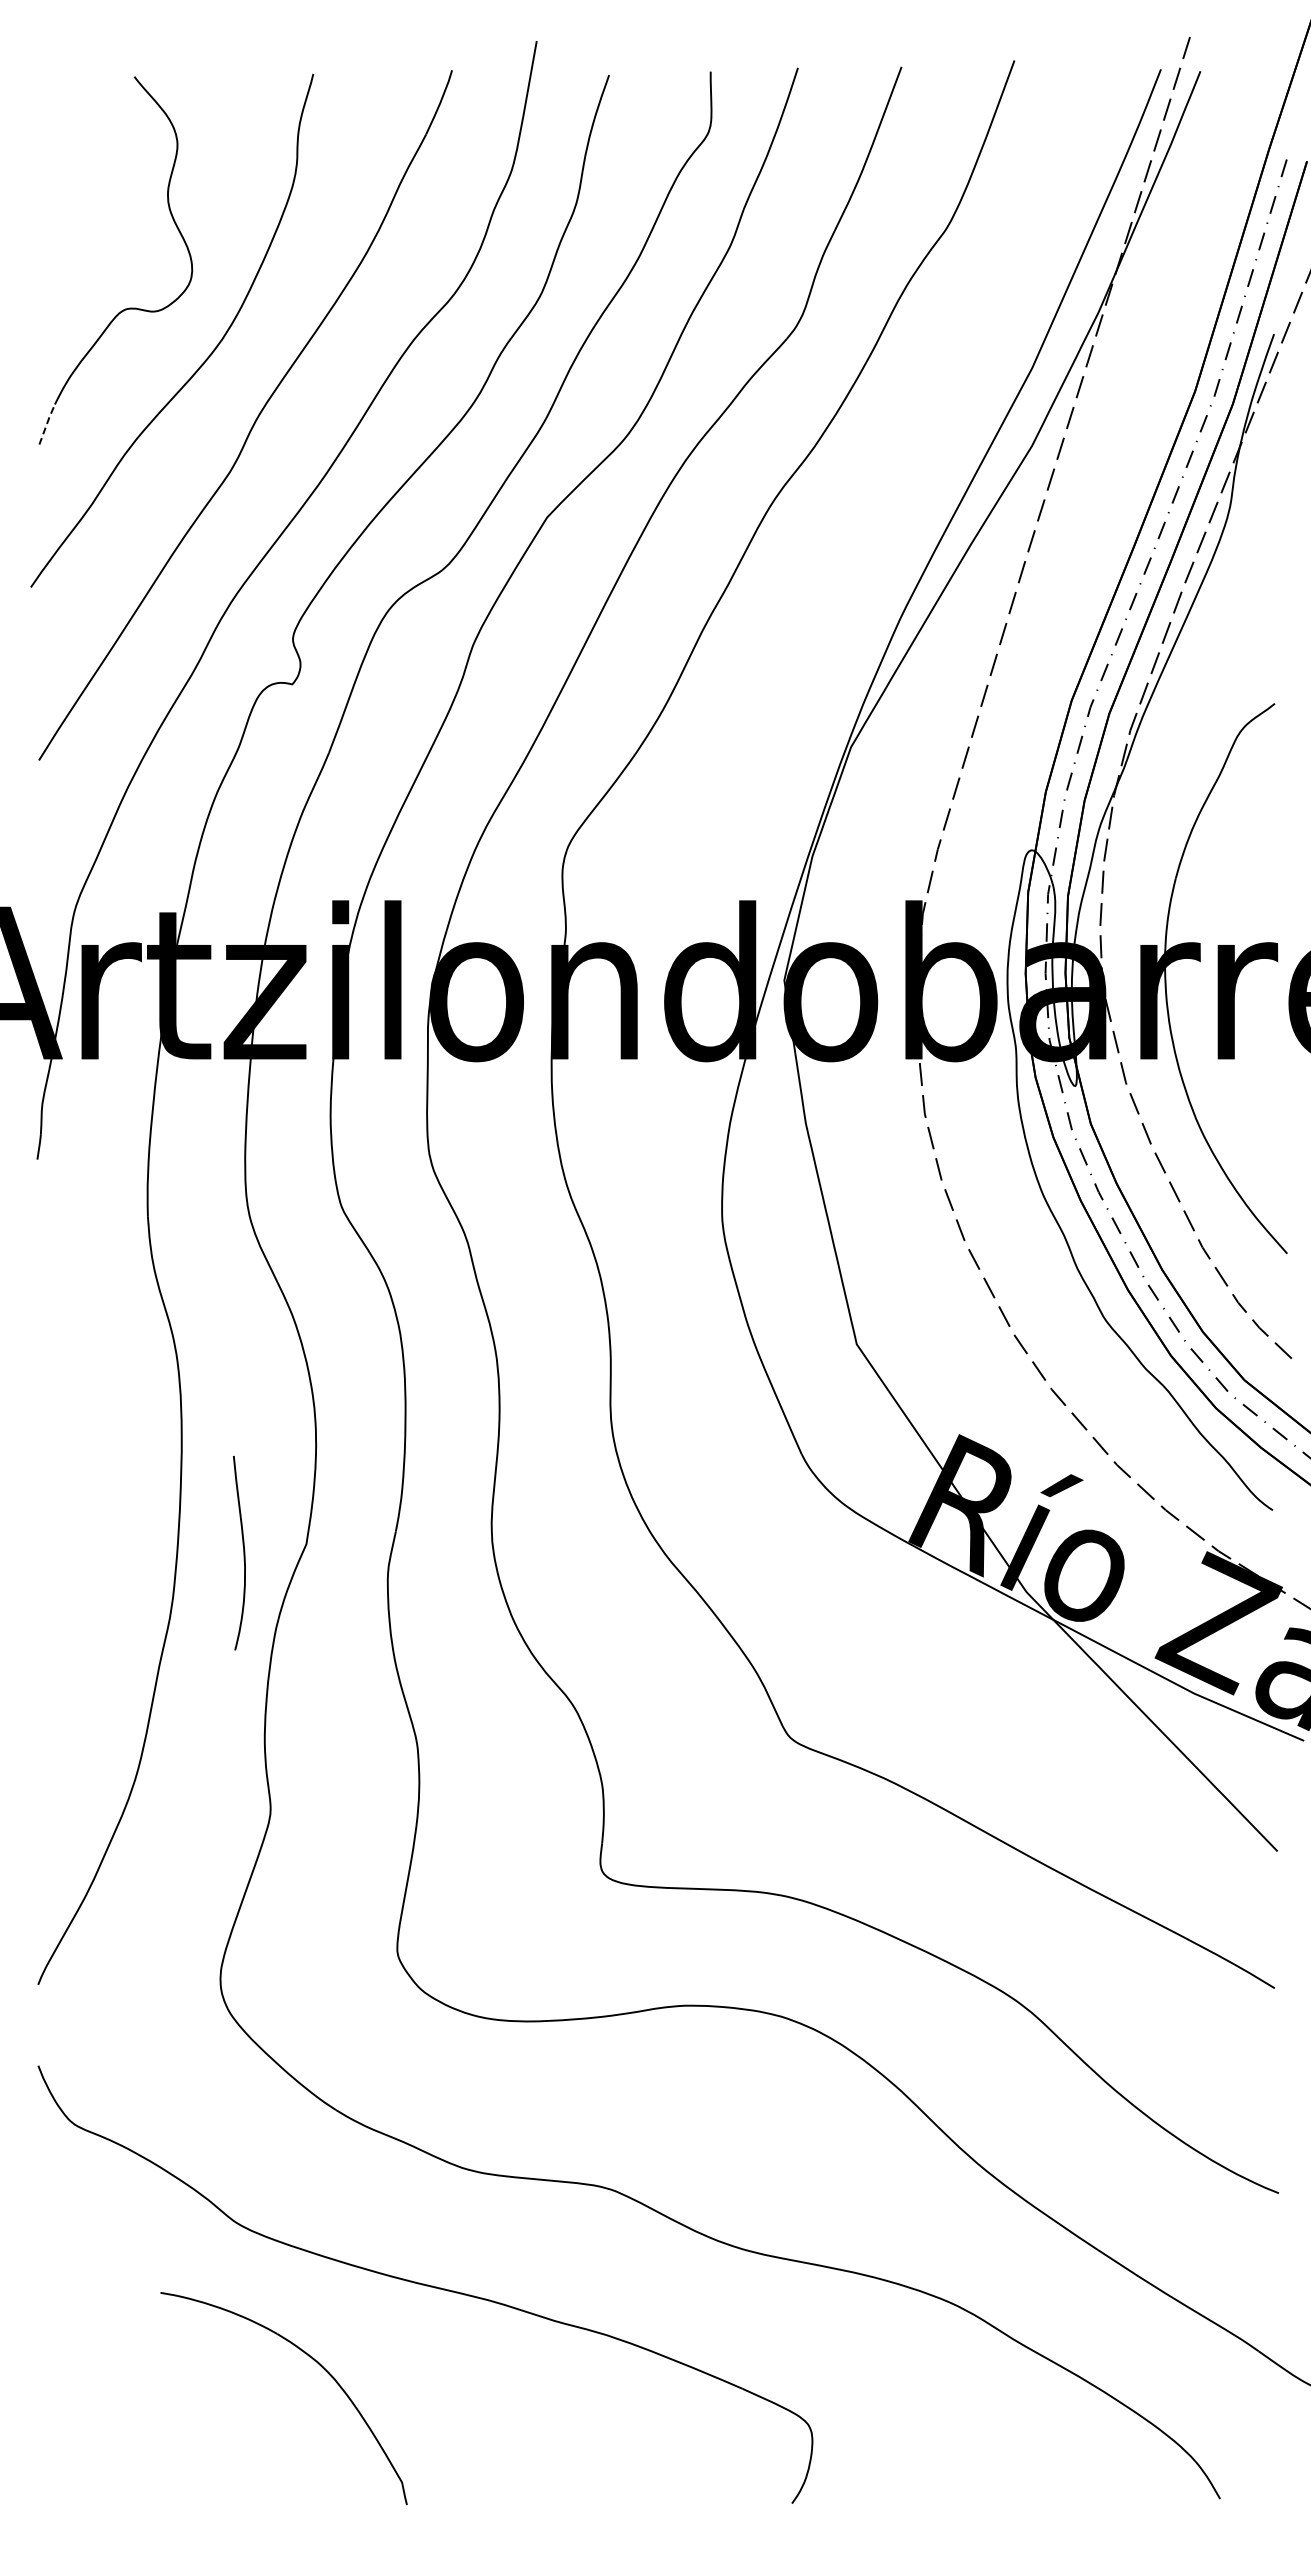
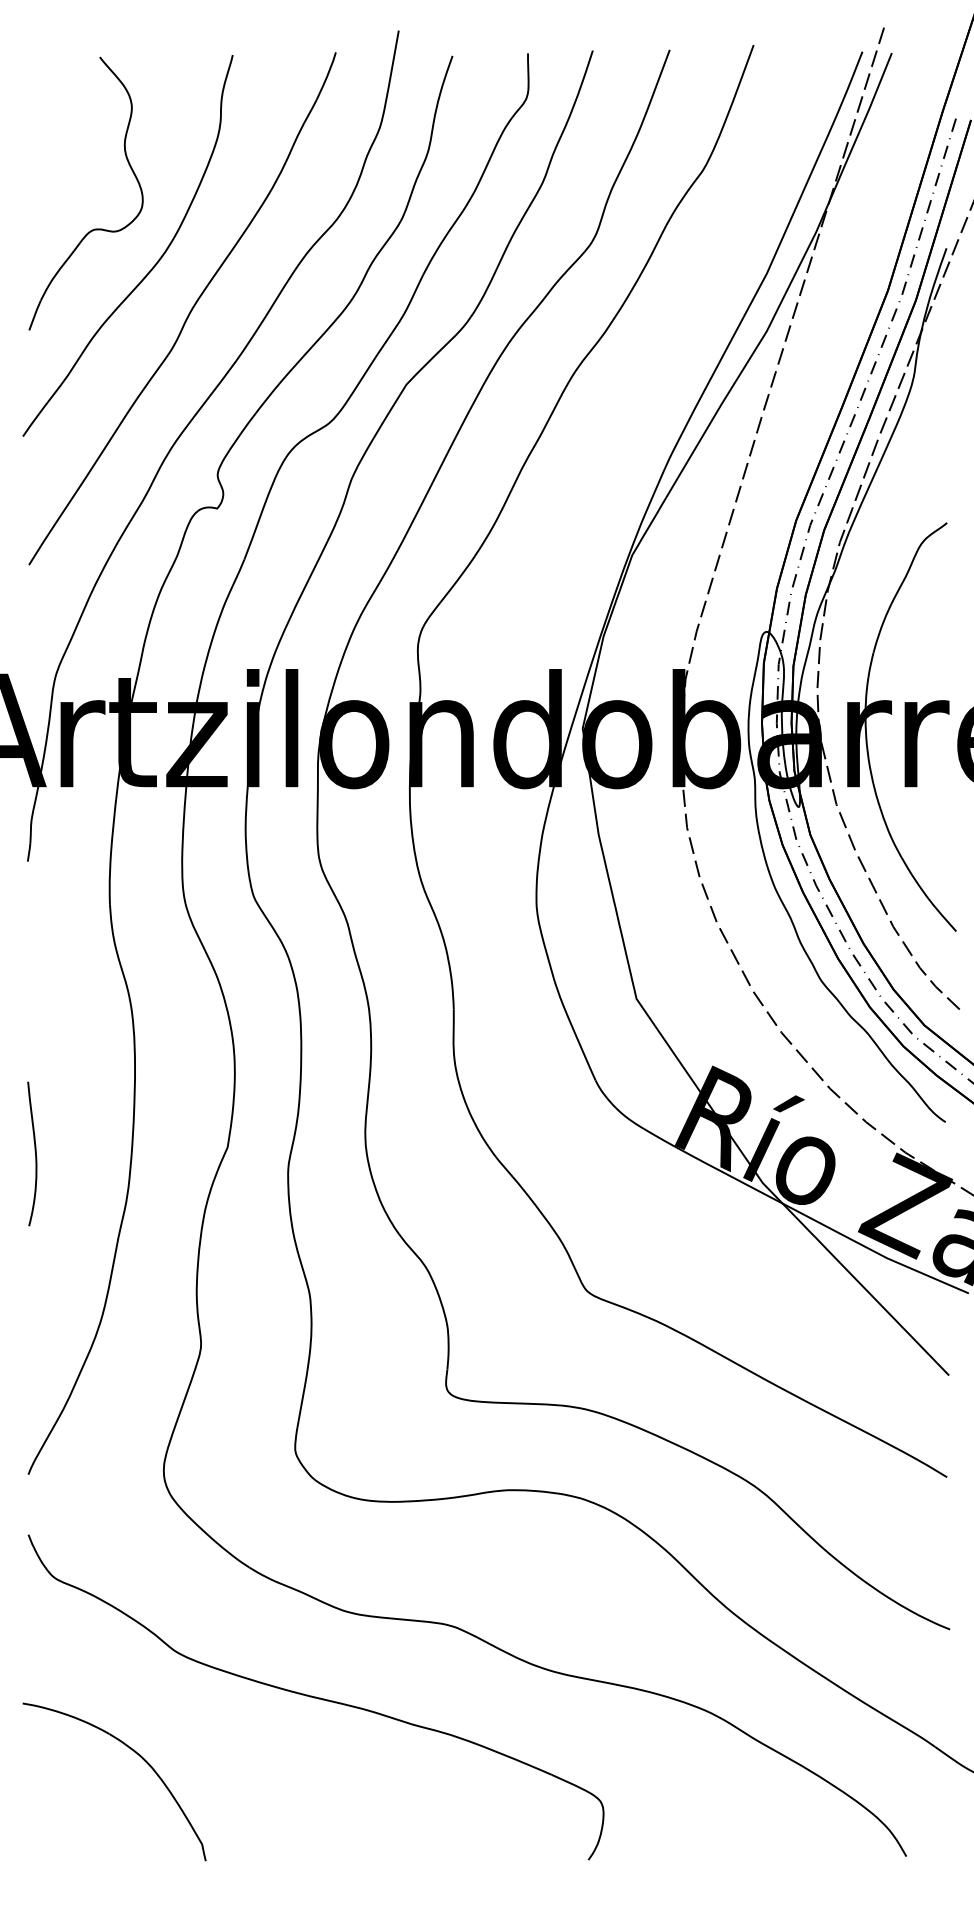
line: (47, 423) -> (35, 314), dashed -> solid
curve: (243, 1553) -> (35, 1154), moved
part: (313, 2360) -> (136, 1753), moved

